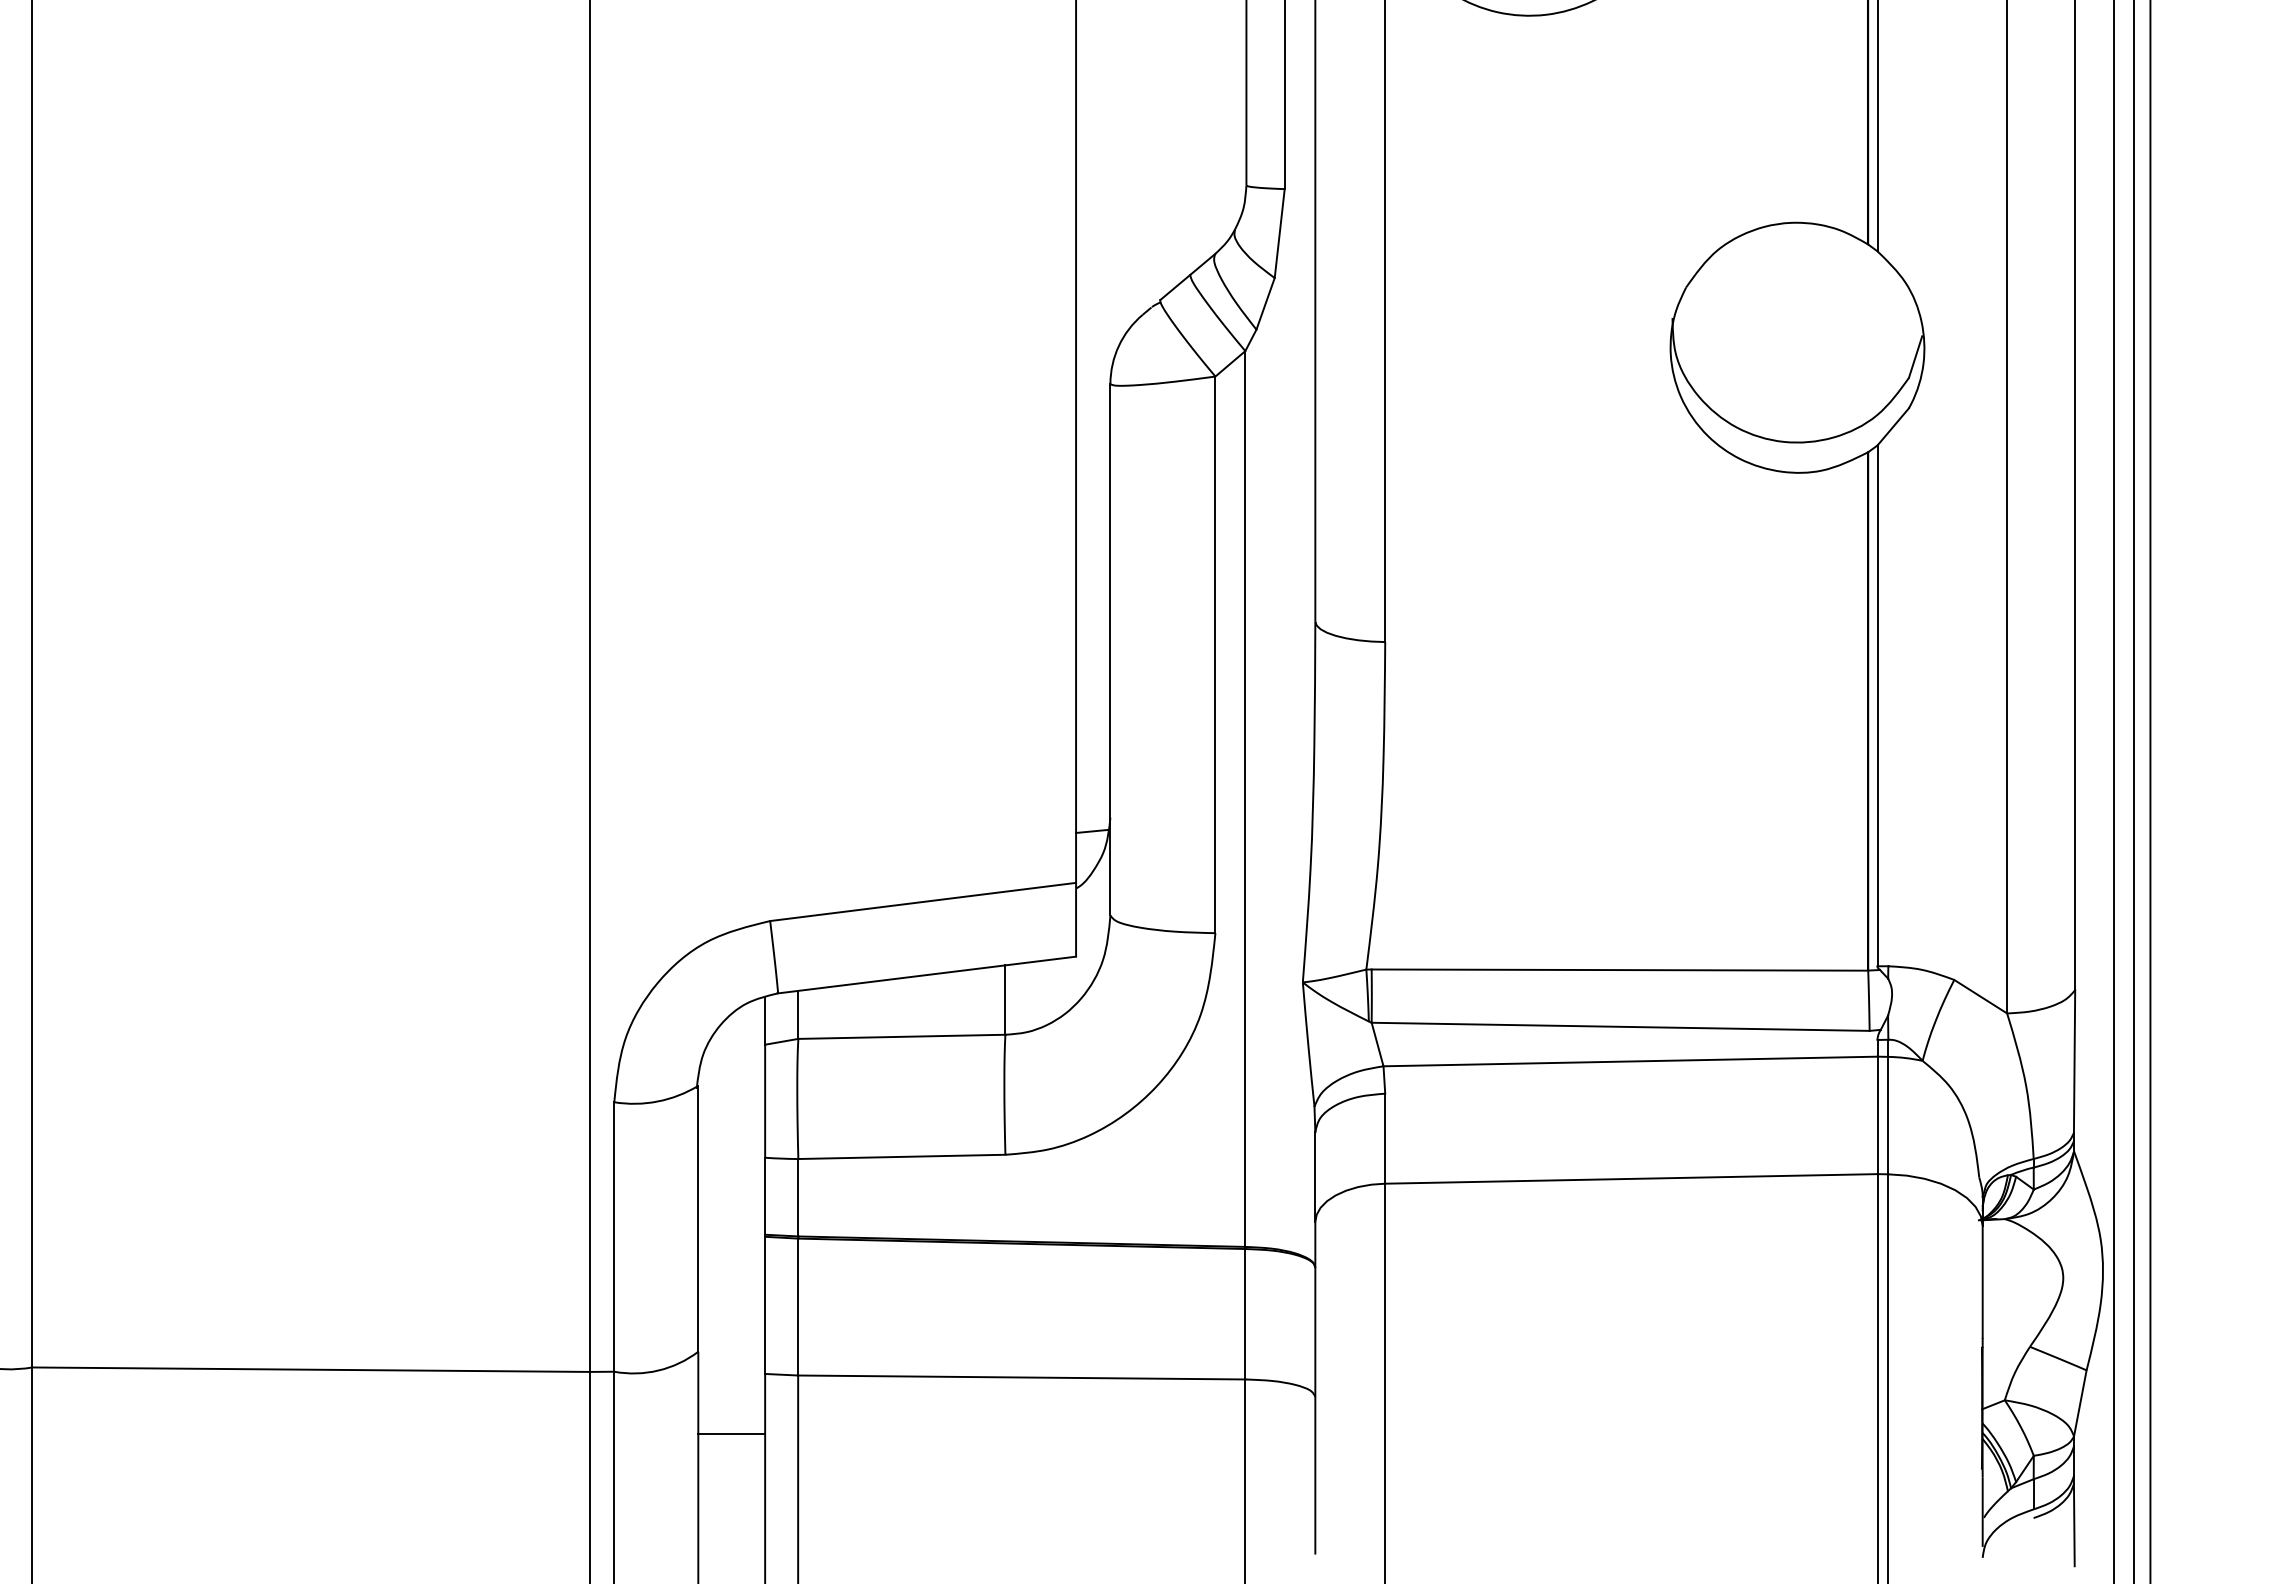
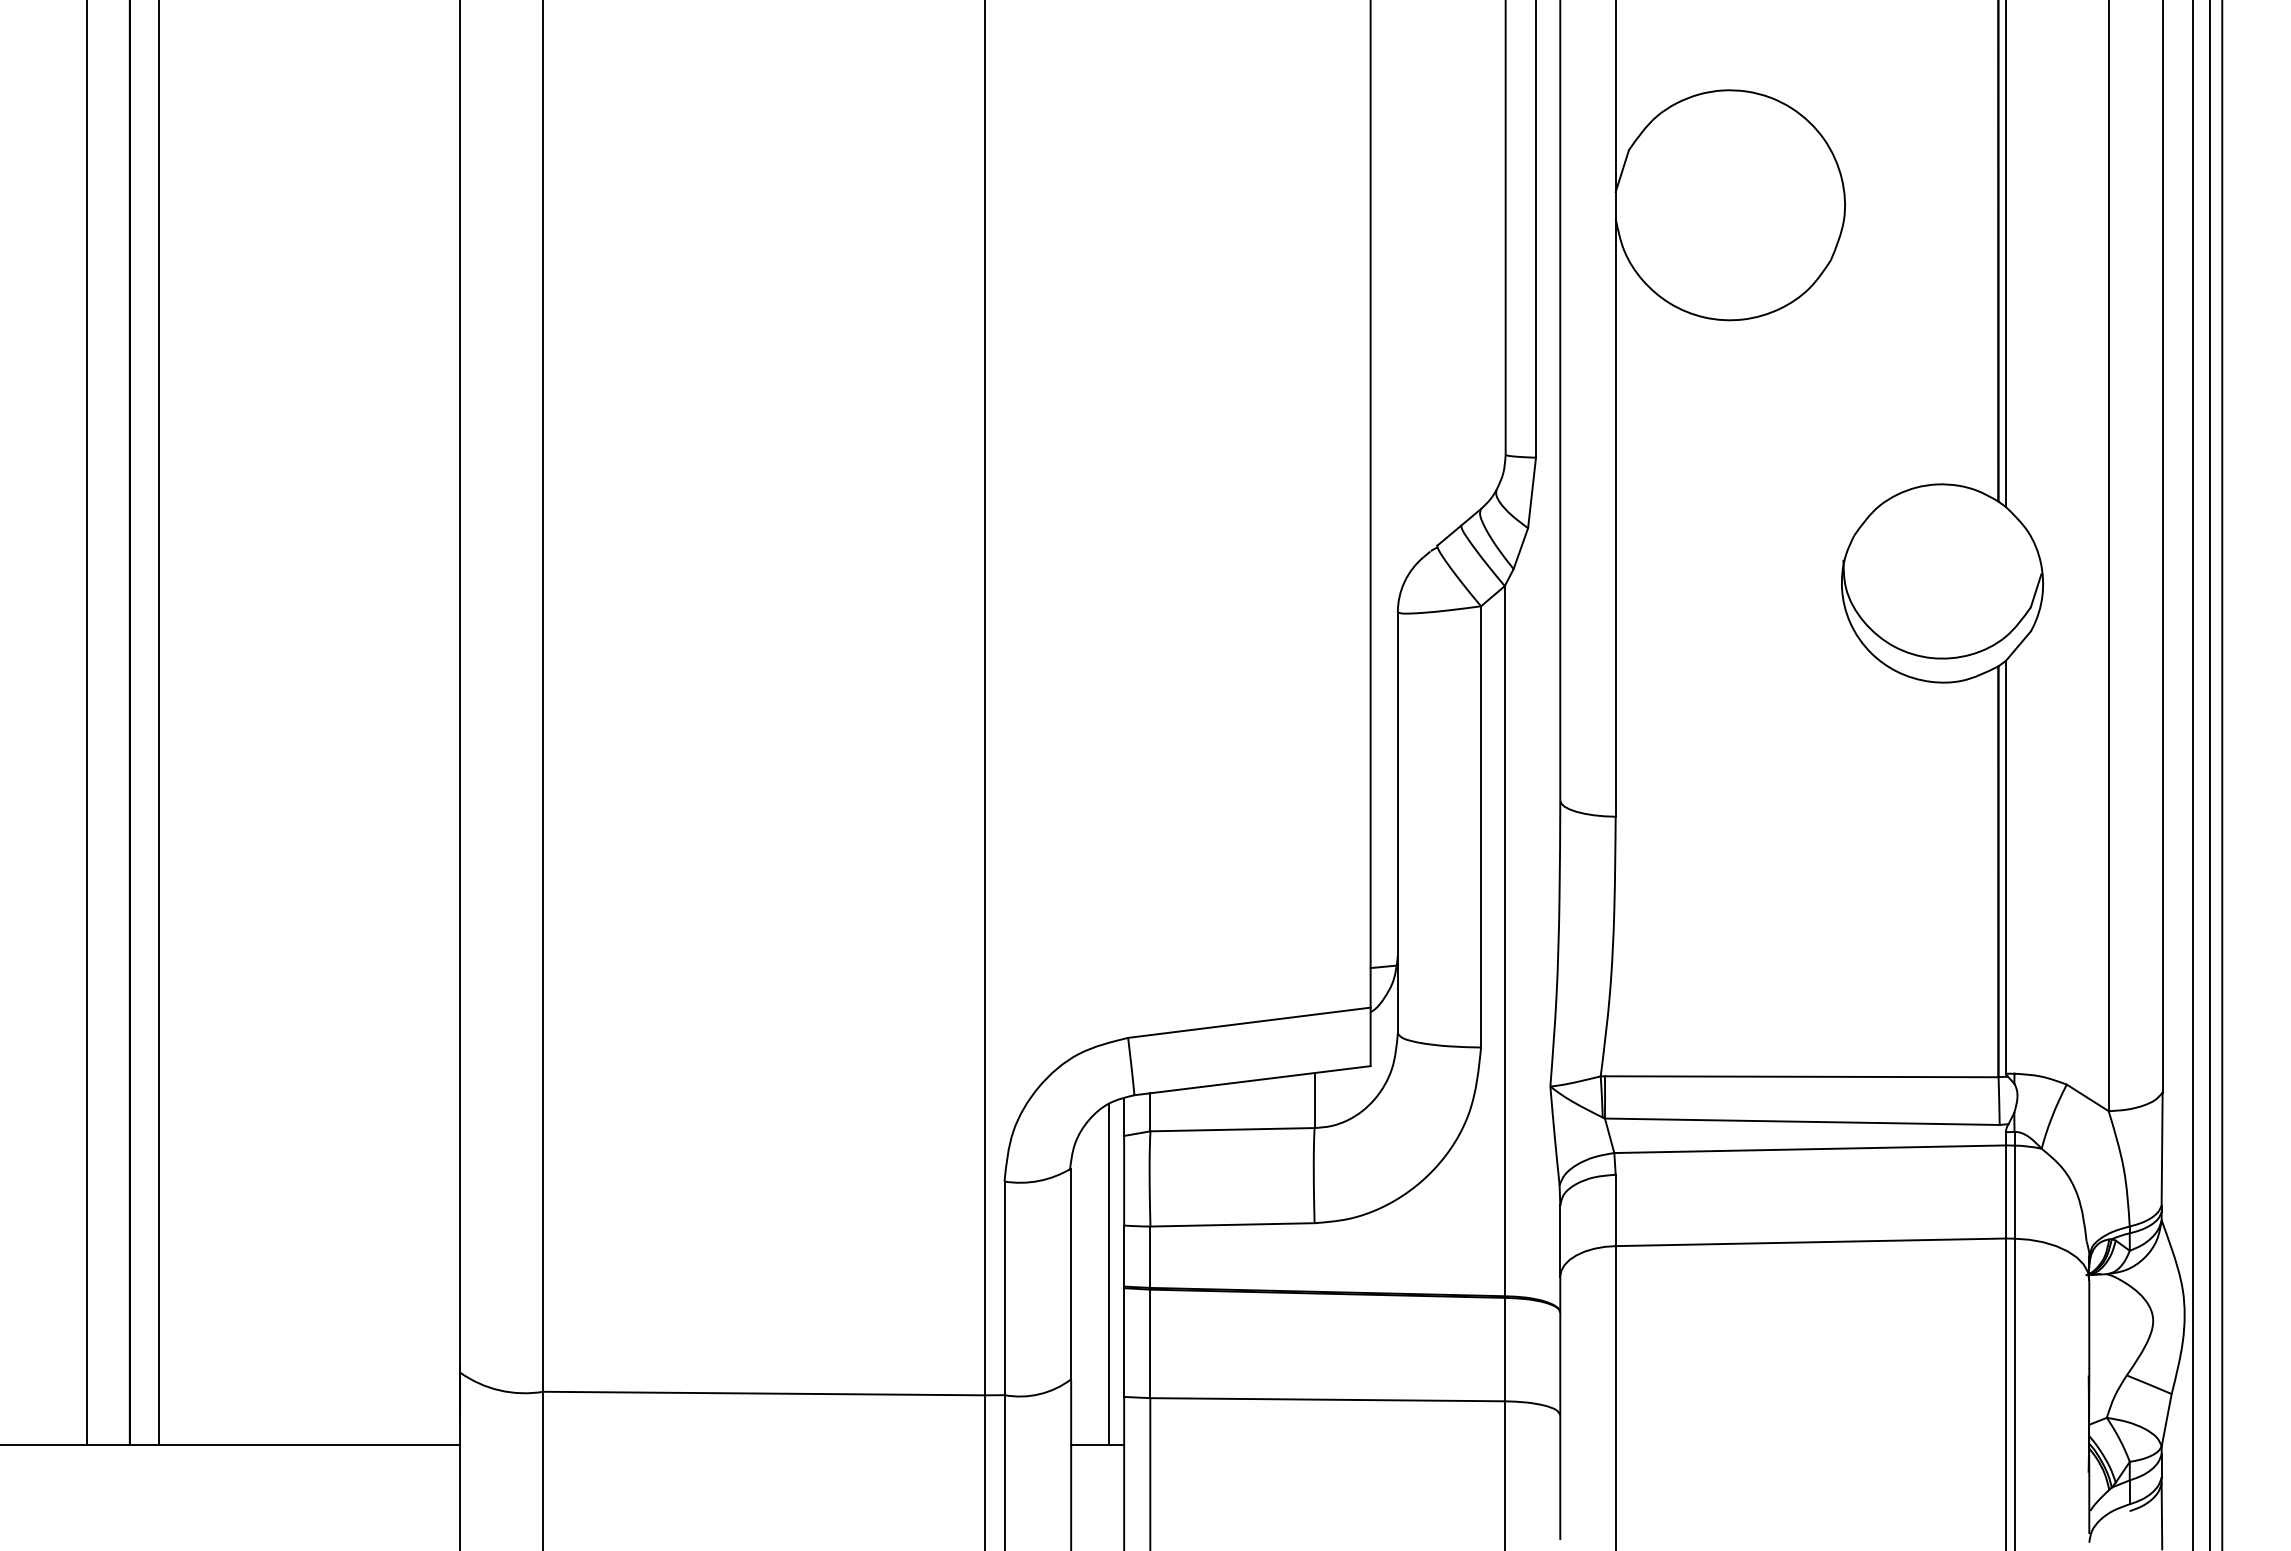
line: (746, 1218) -> (1109, 1273), added

